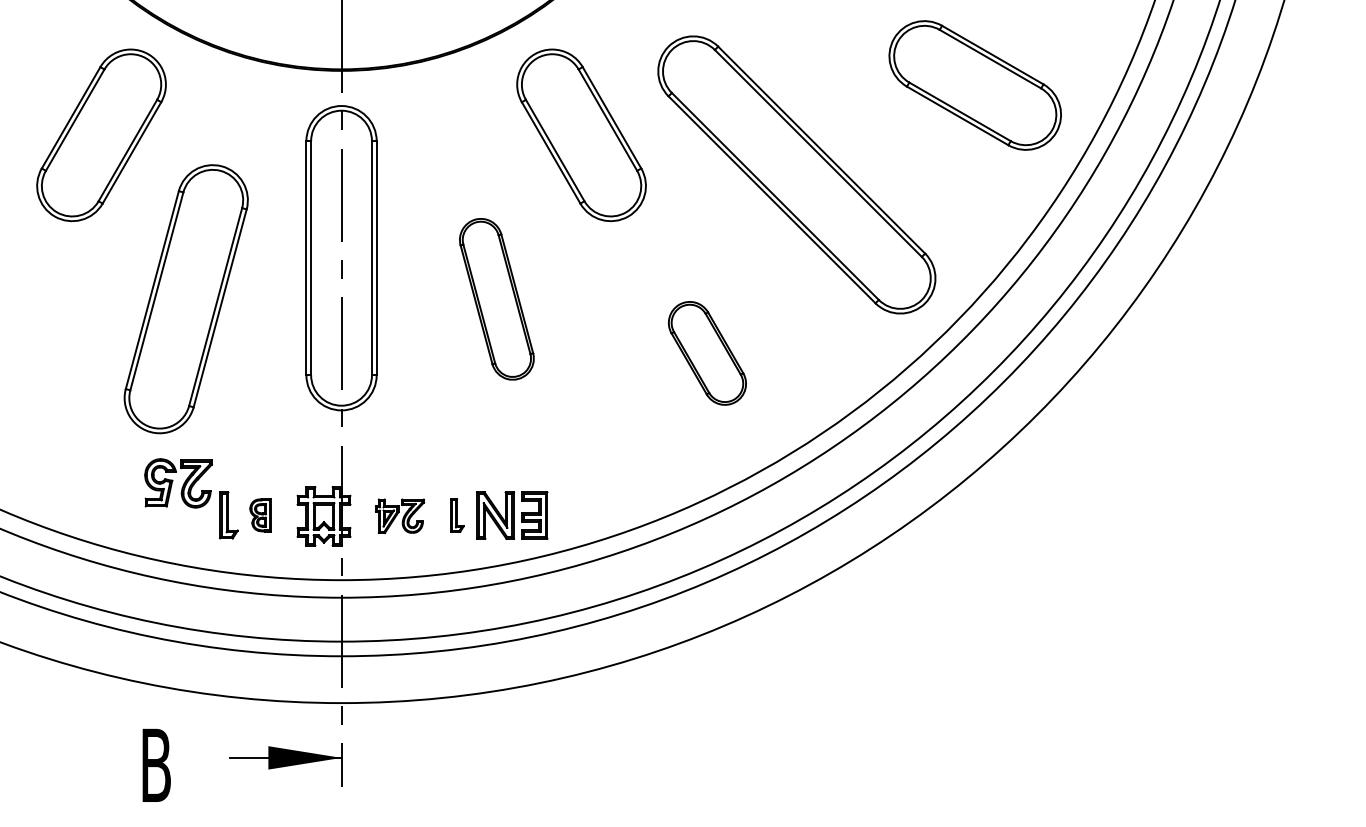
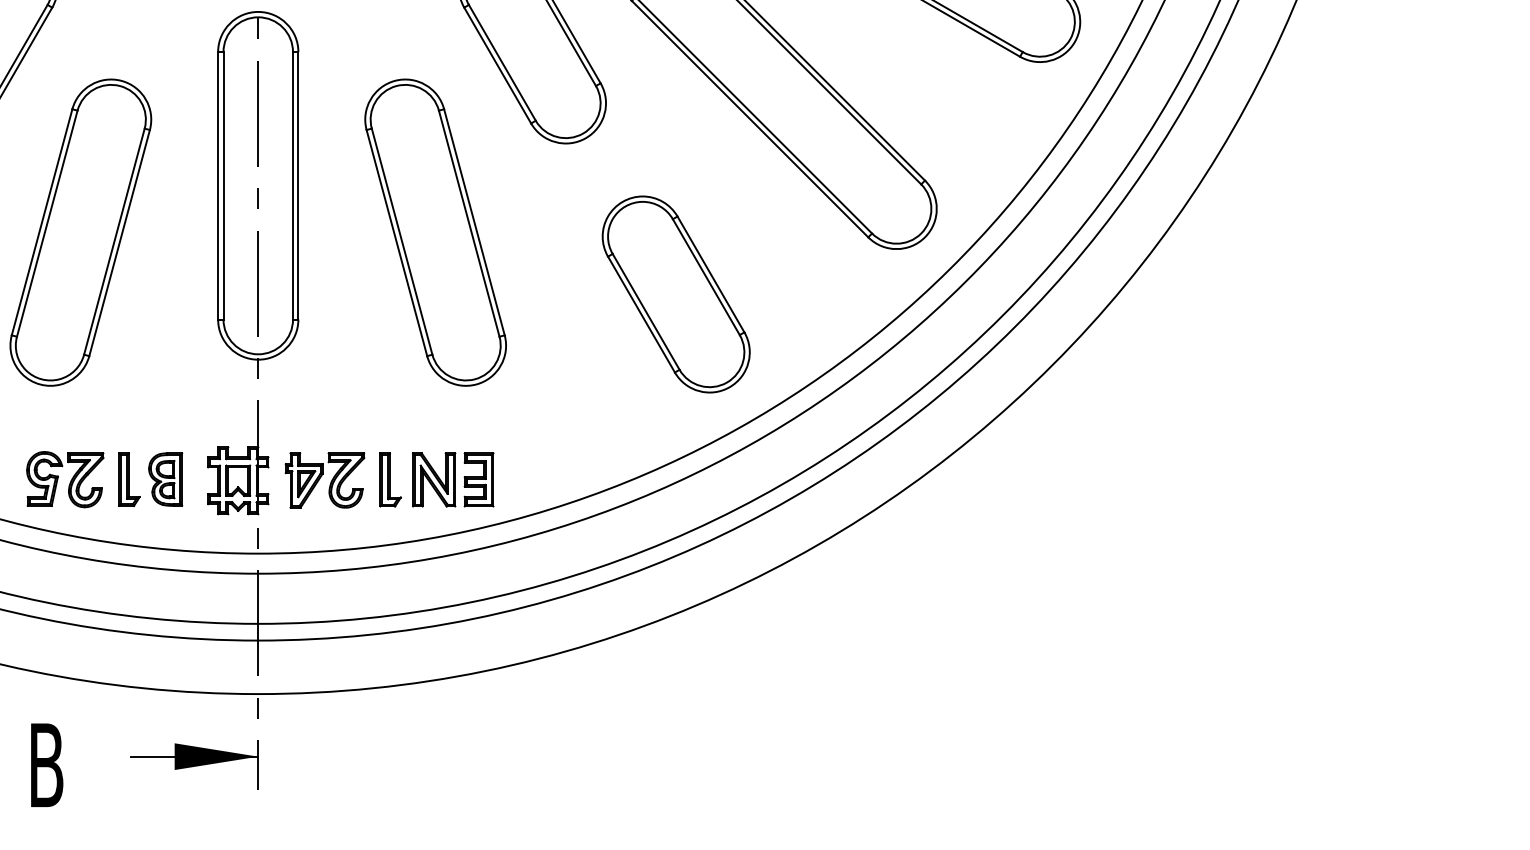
part: (496, 299) -> (435, 232), size x1.67
part: (707, 353) -> (676, 294), size x1.67
part: (178, 483) -> (65, 479), moved
part: (260, 515) -> (165, 479), size x1.43
part: (457, 515) -> (390, 479), size x1.43
part: (399, 516) -> (324, 480), size x1.43

